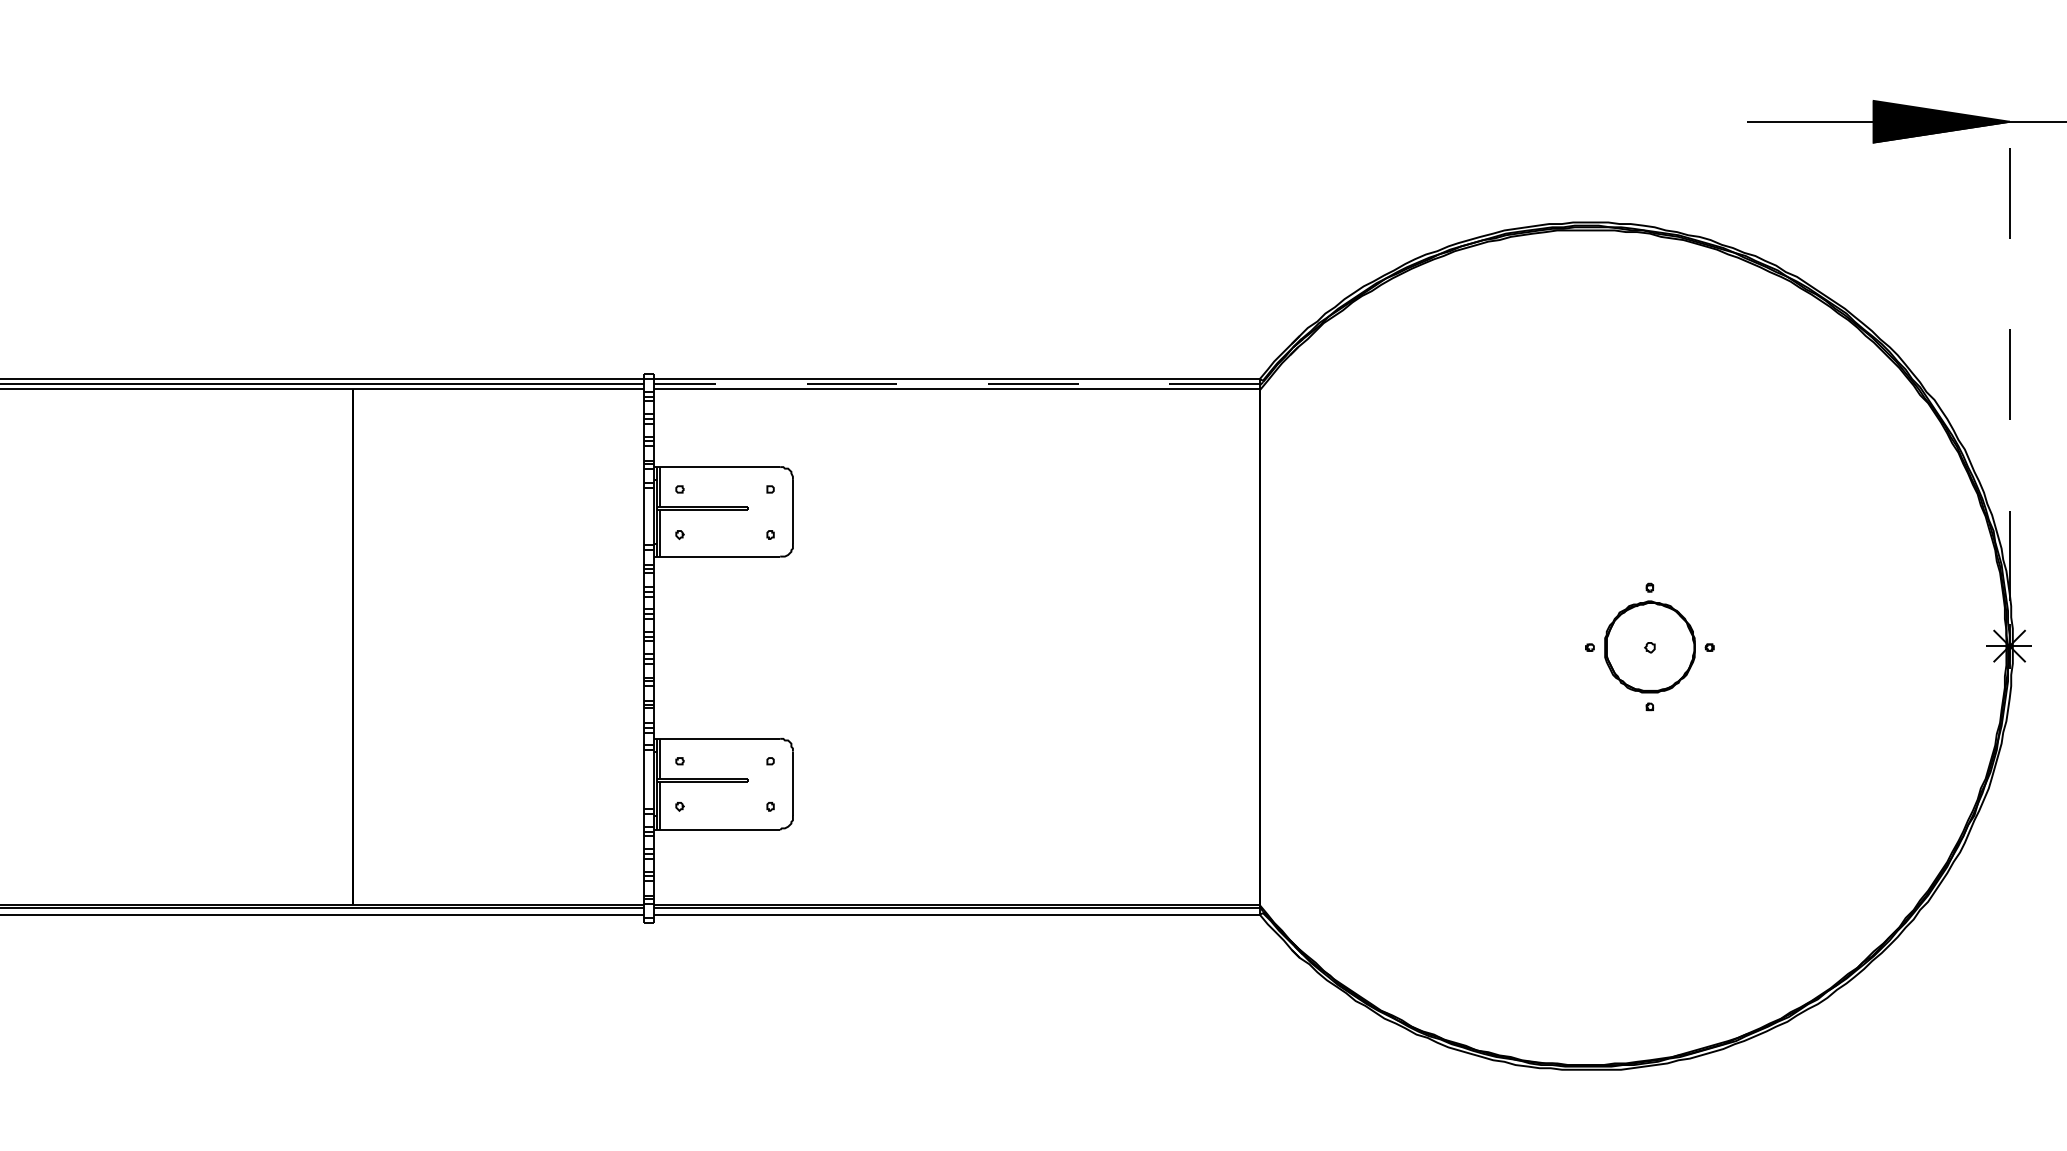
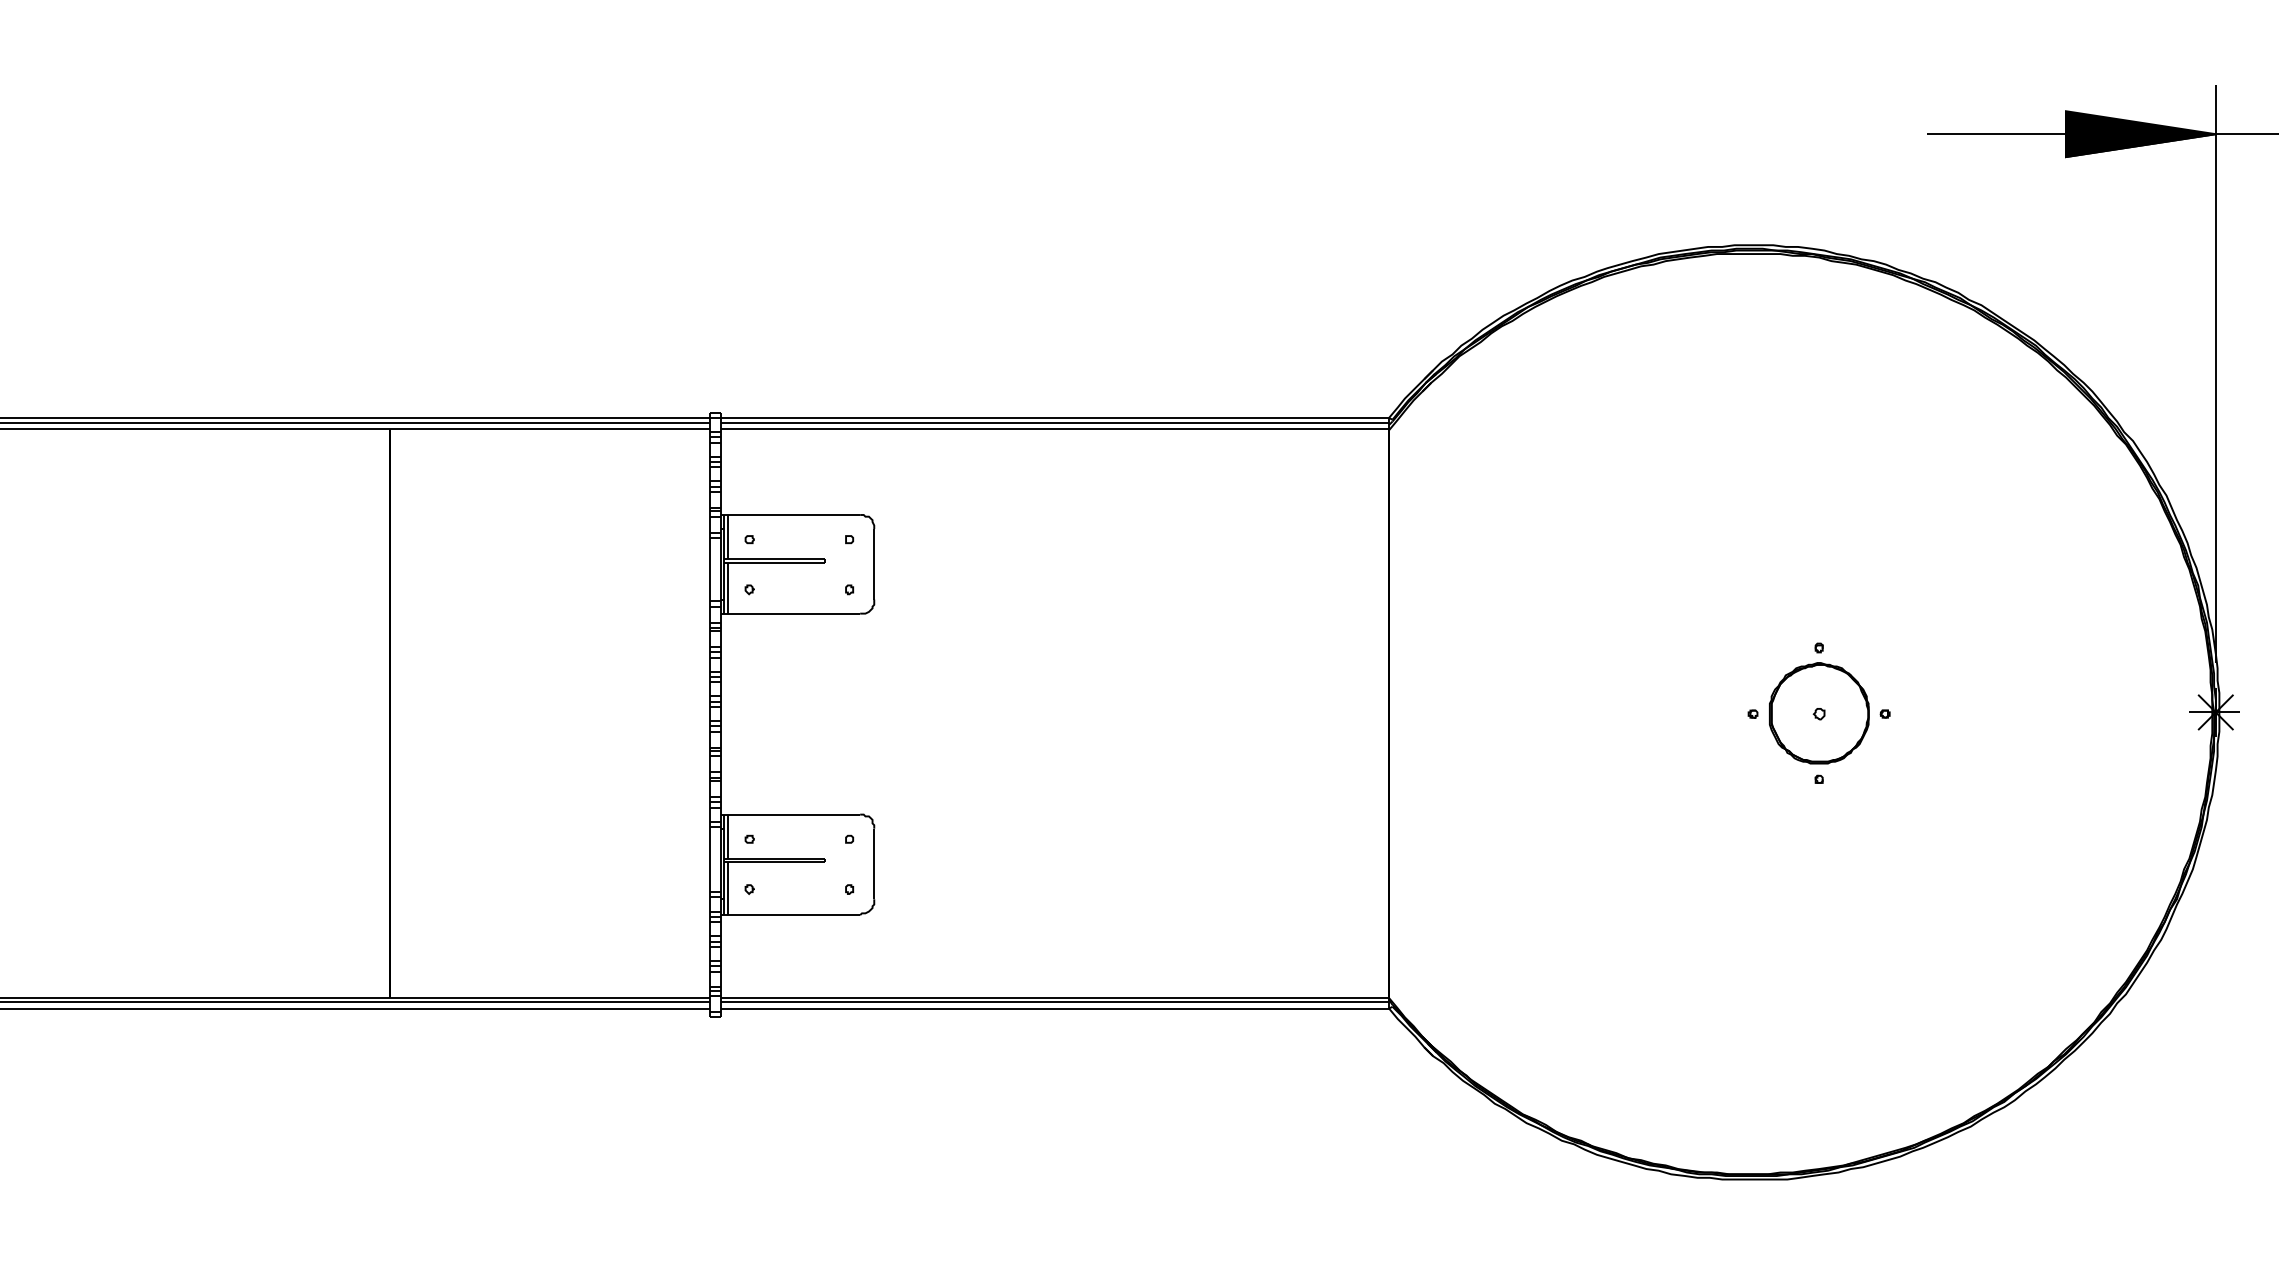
line: (2009, 338) -> (2215, 373), dashed -> solid
line: (956, 384) -> (1054, 423), dashed -> solid

